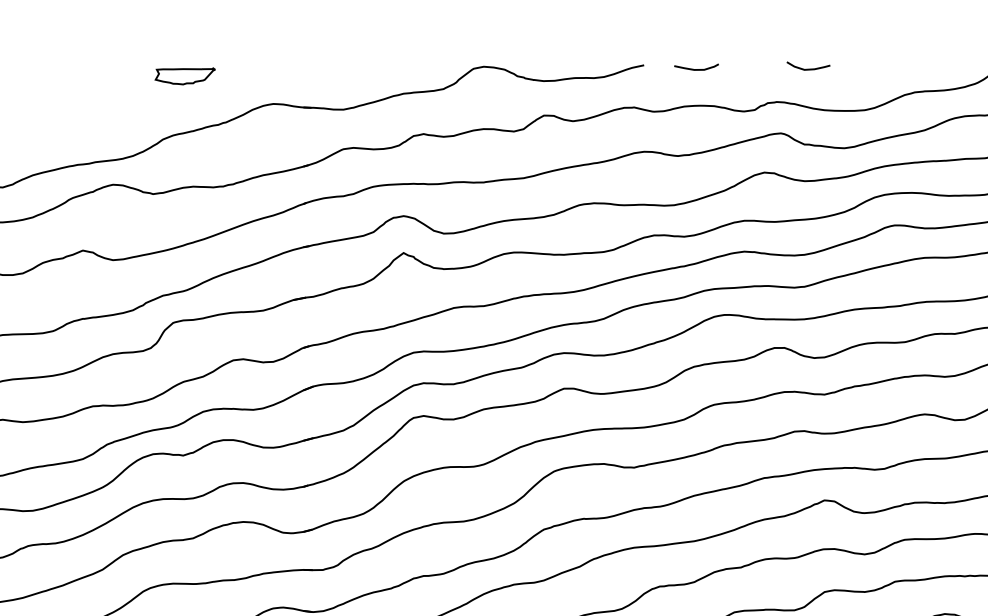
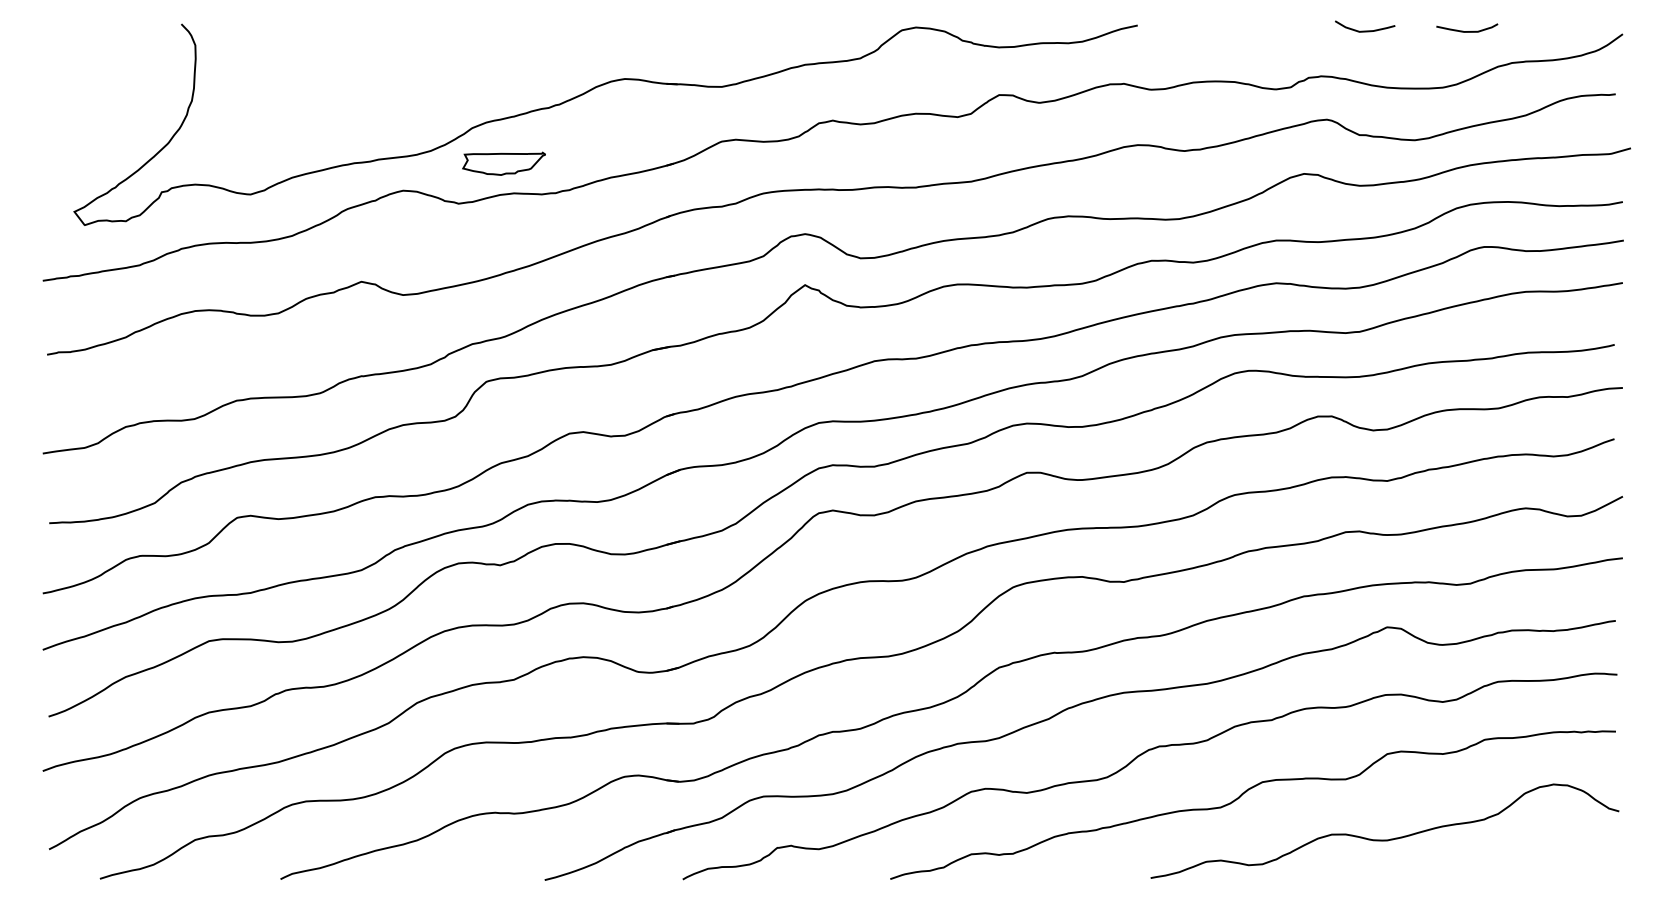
curve: (696, 69) -> (1467, 31), moved
part: (184, 76) -> (503, 163), moved

